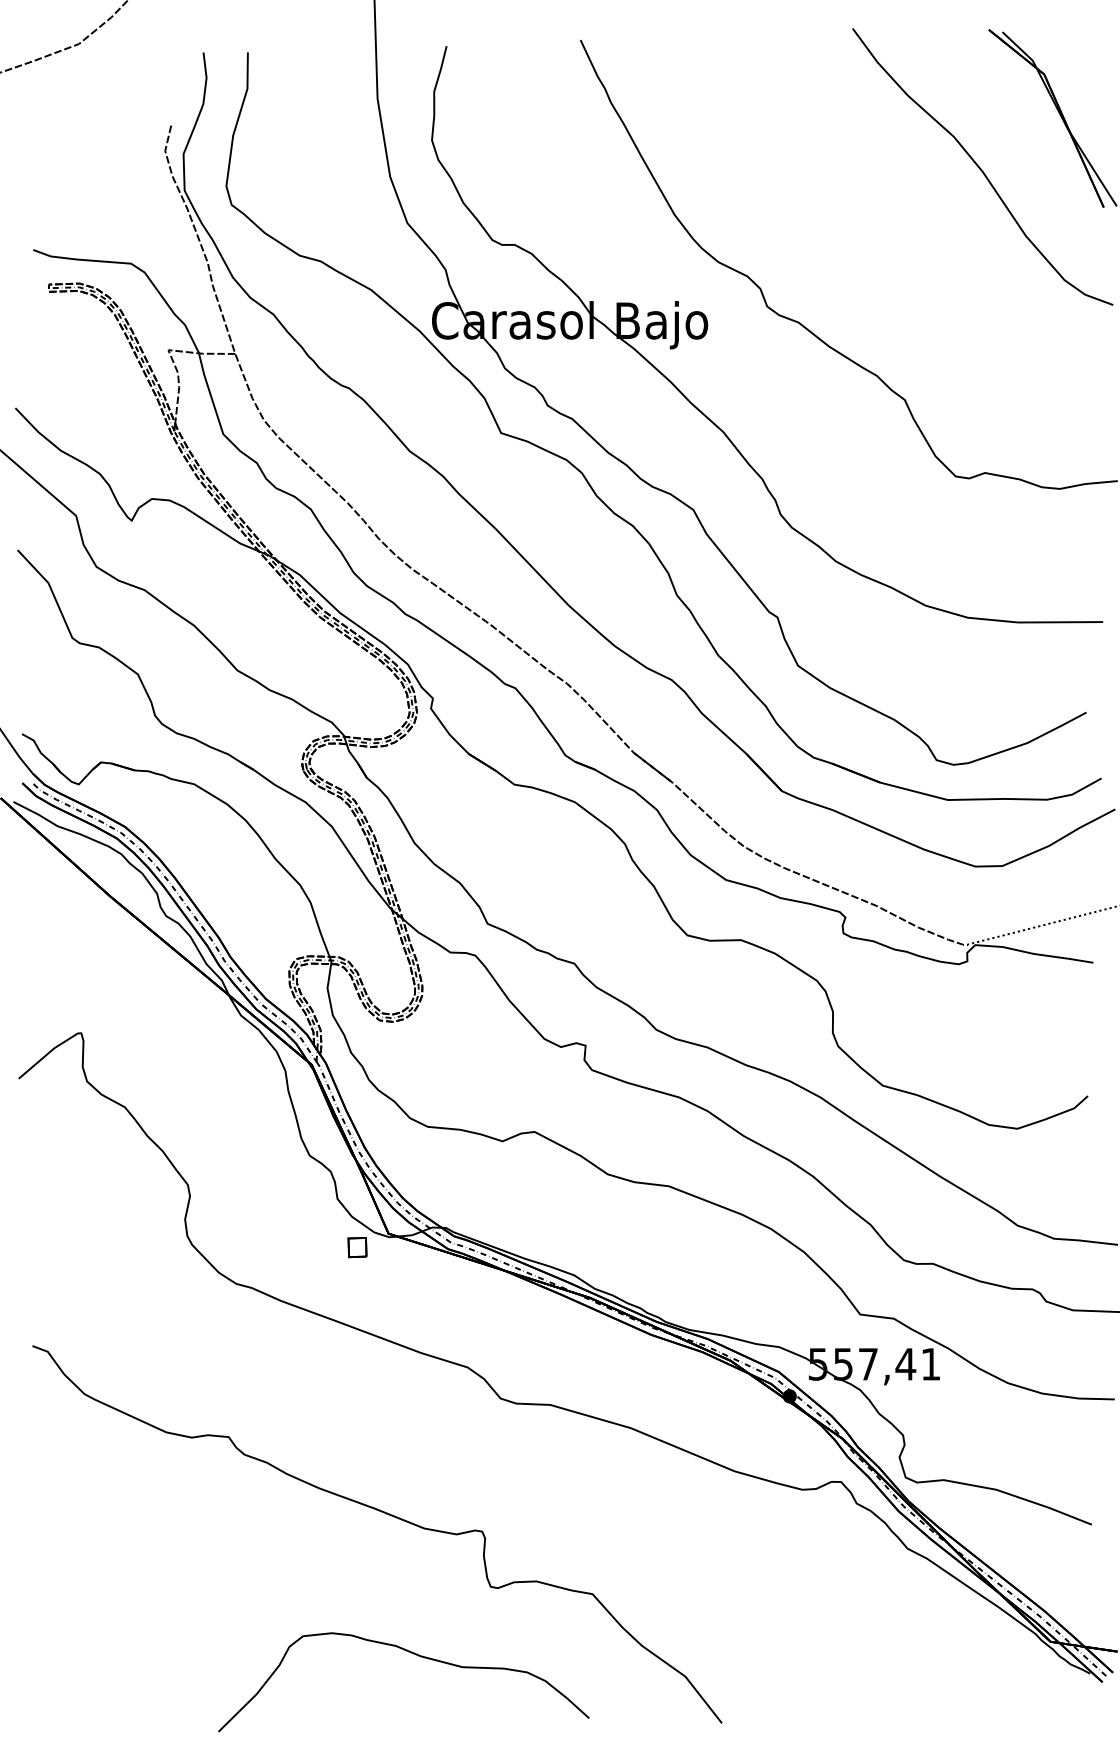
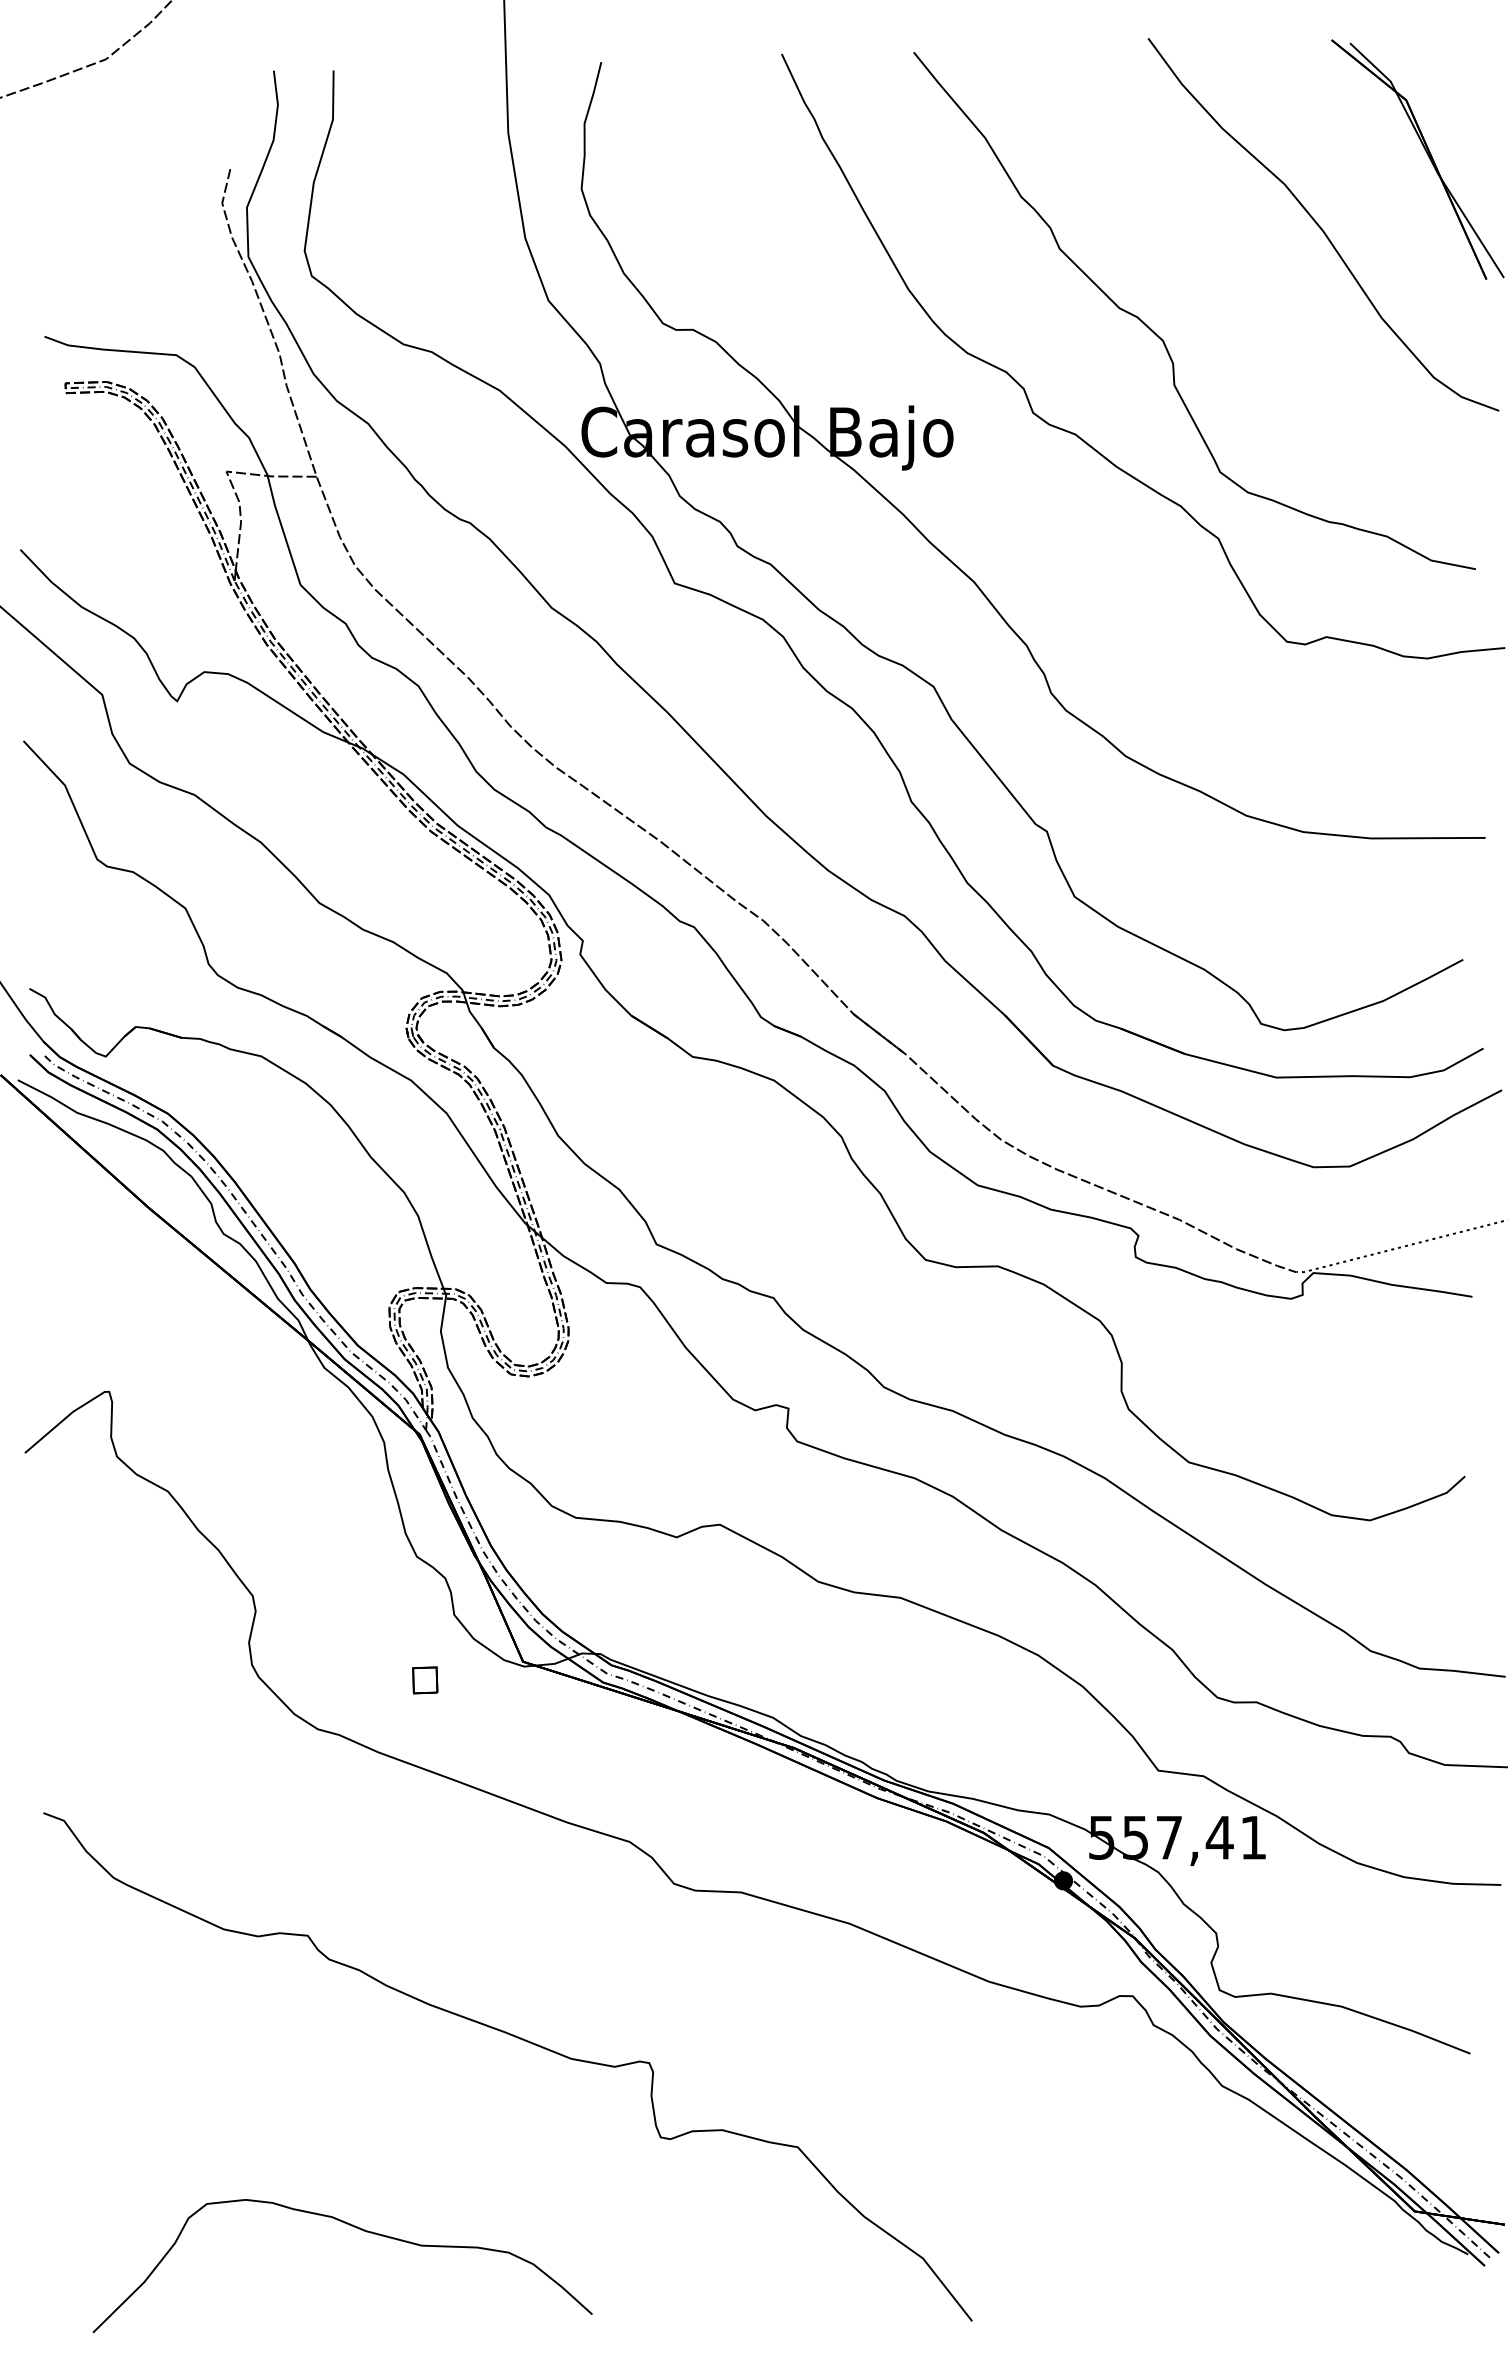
curve: (864, 252) -> (1163, 339), added
part: (357, 1247) -> (425, 1680), moved
curve: (414, 1654) -> (356, 2228), moved

